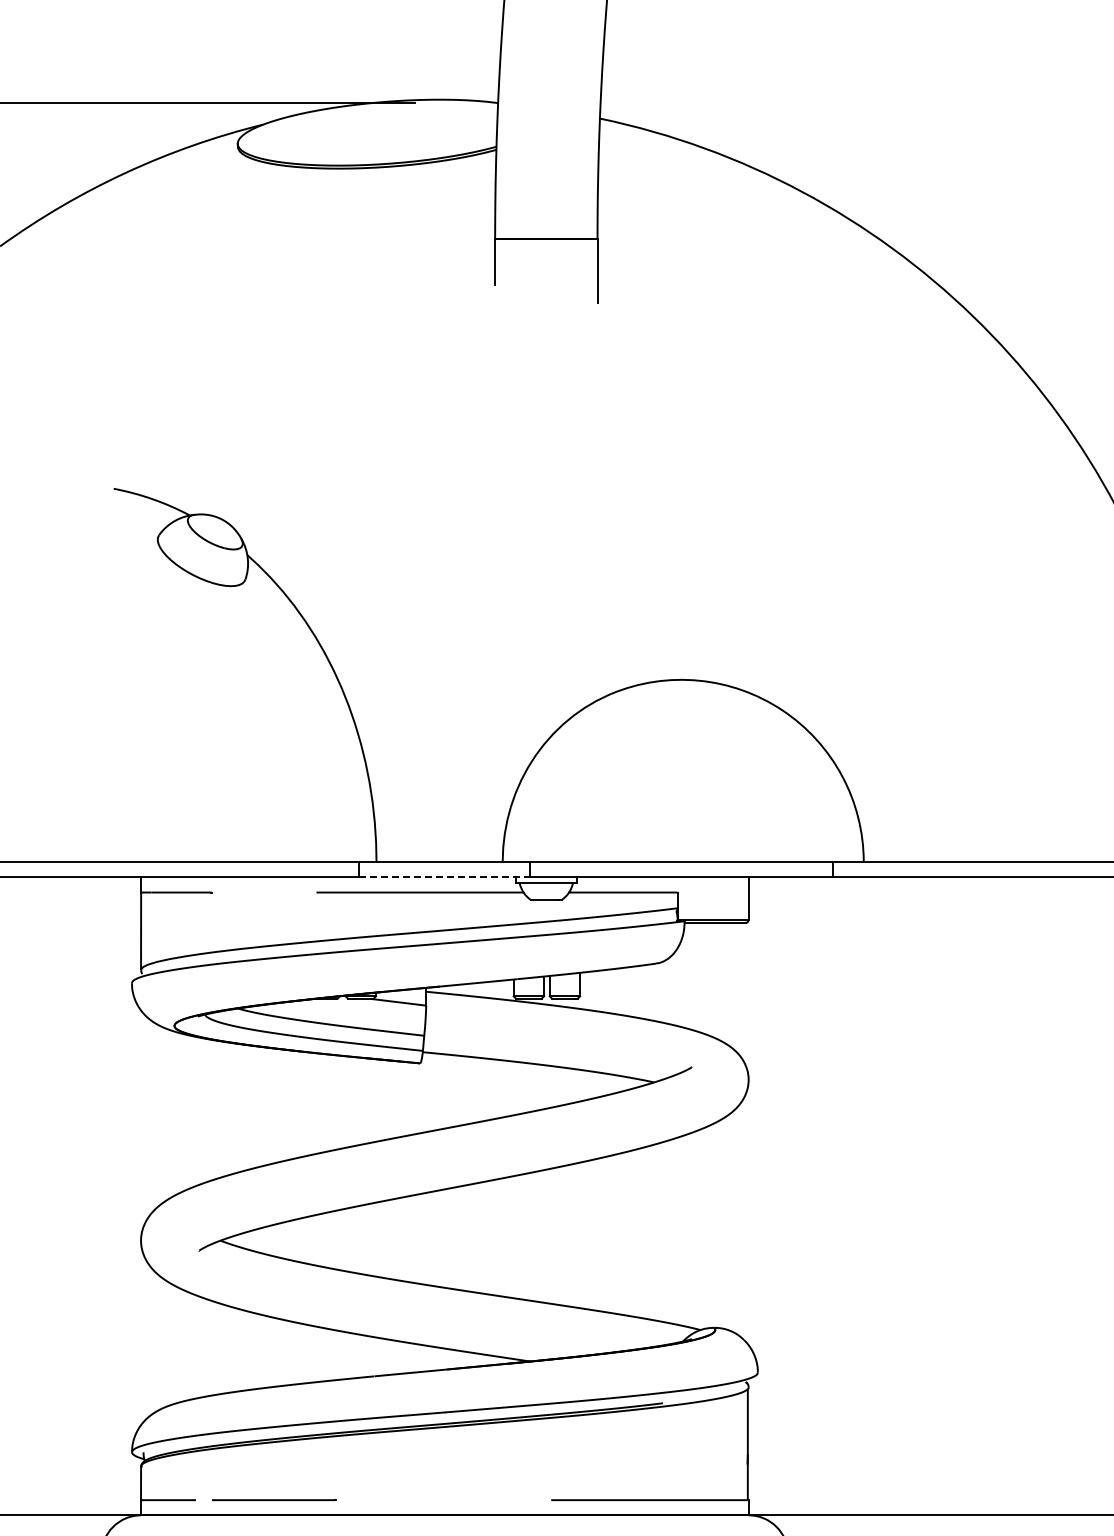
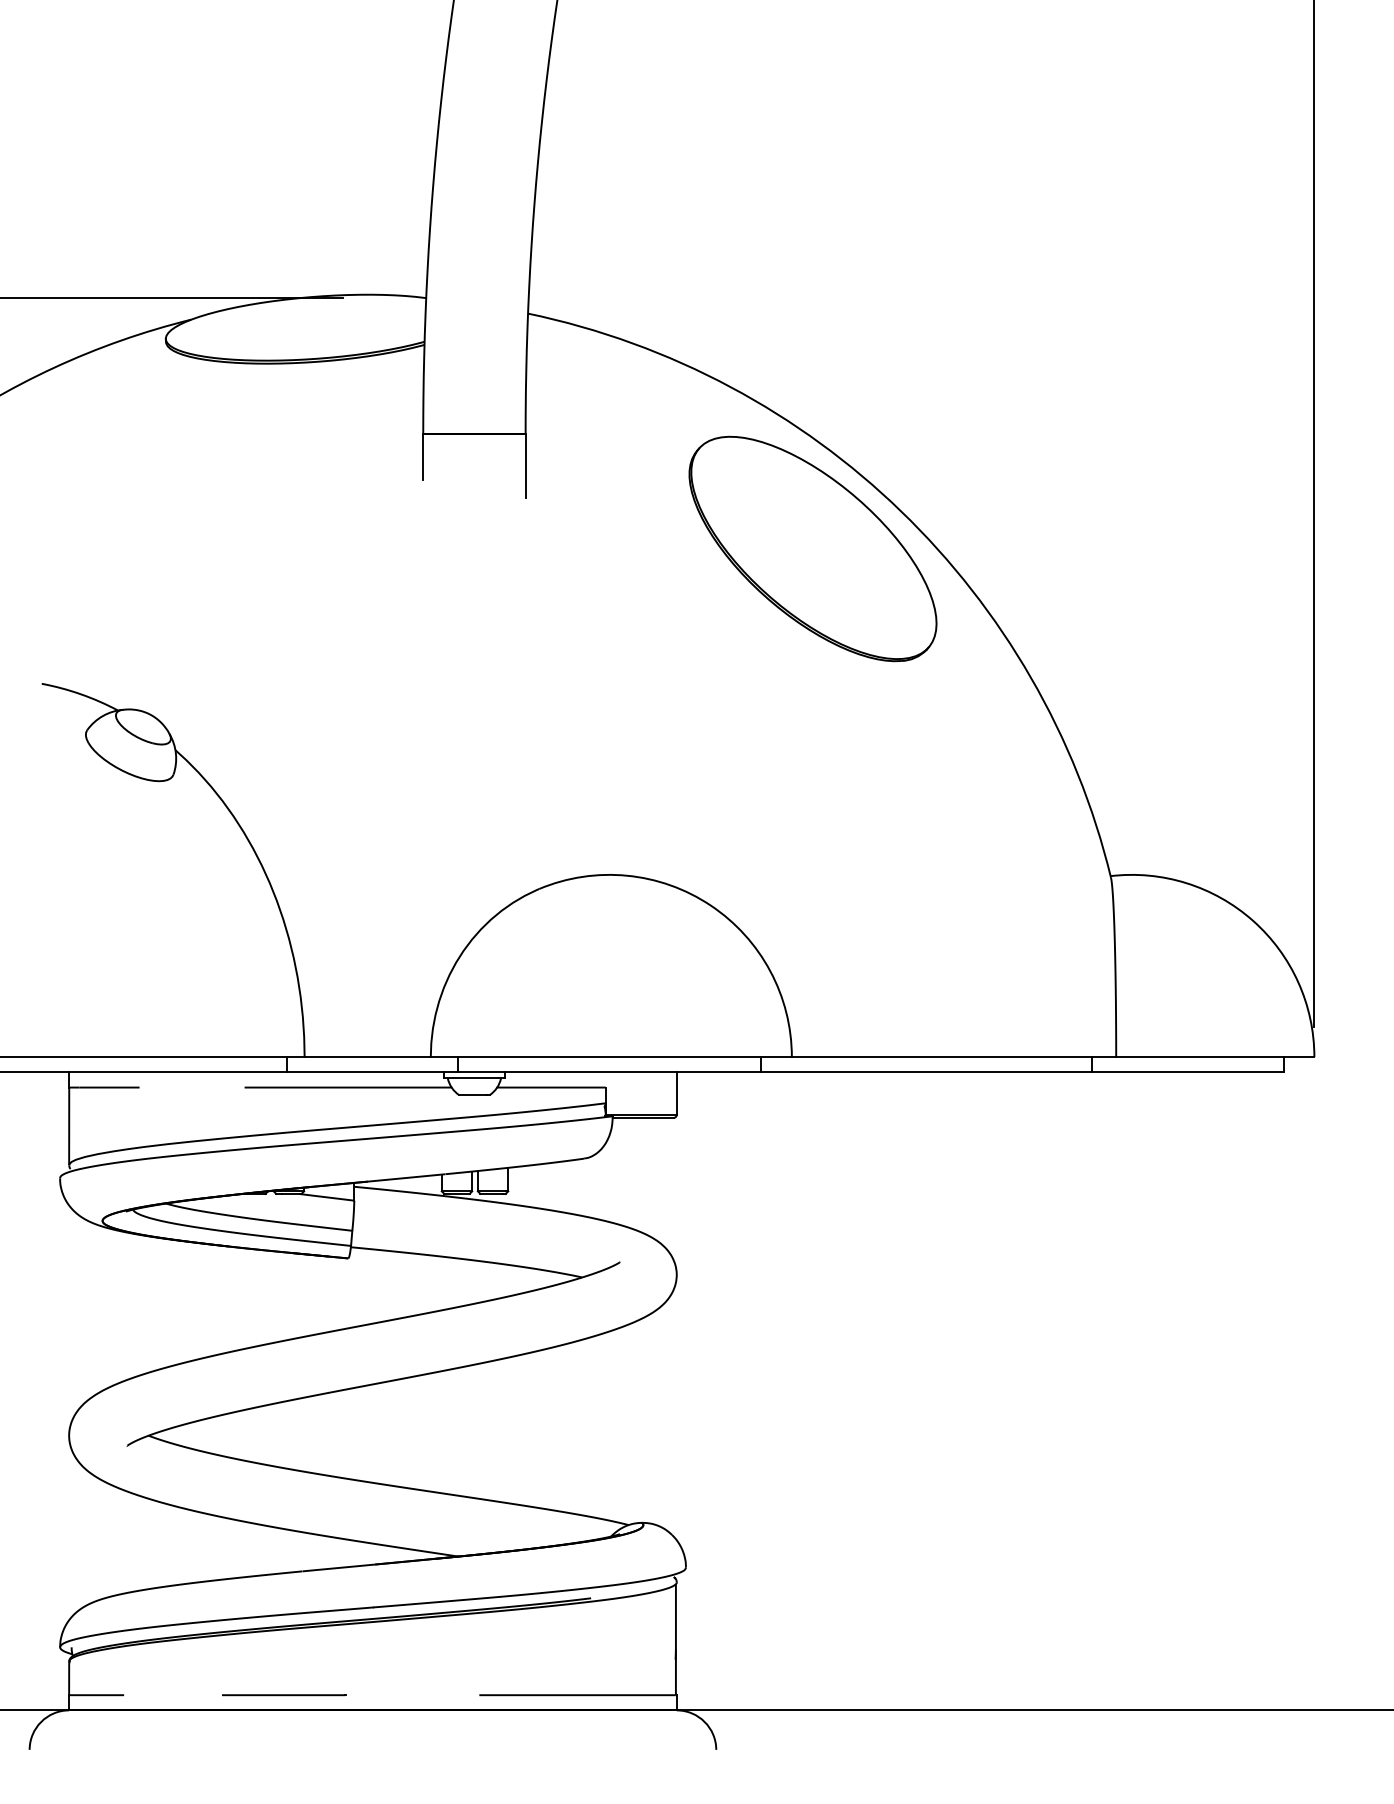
part: (884, 353) -> (812, 548), added
line: (444, 877) -> (372, 1072), dashed -> solid
line: (274, 1500) -> (284, 1695), moved

